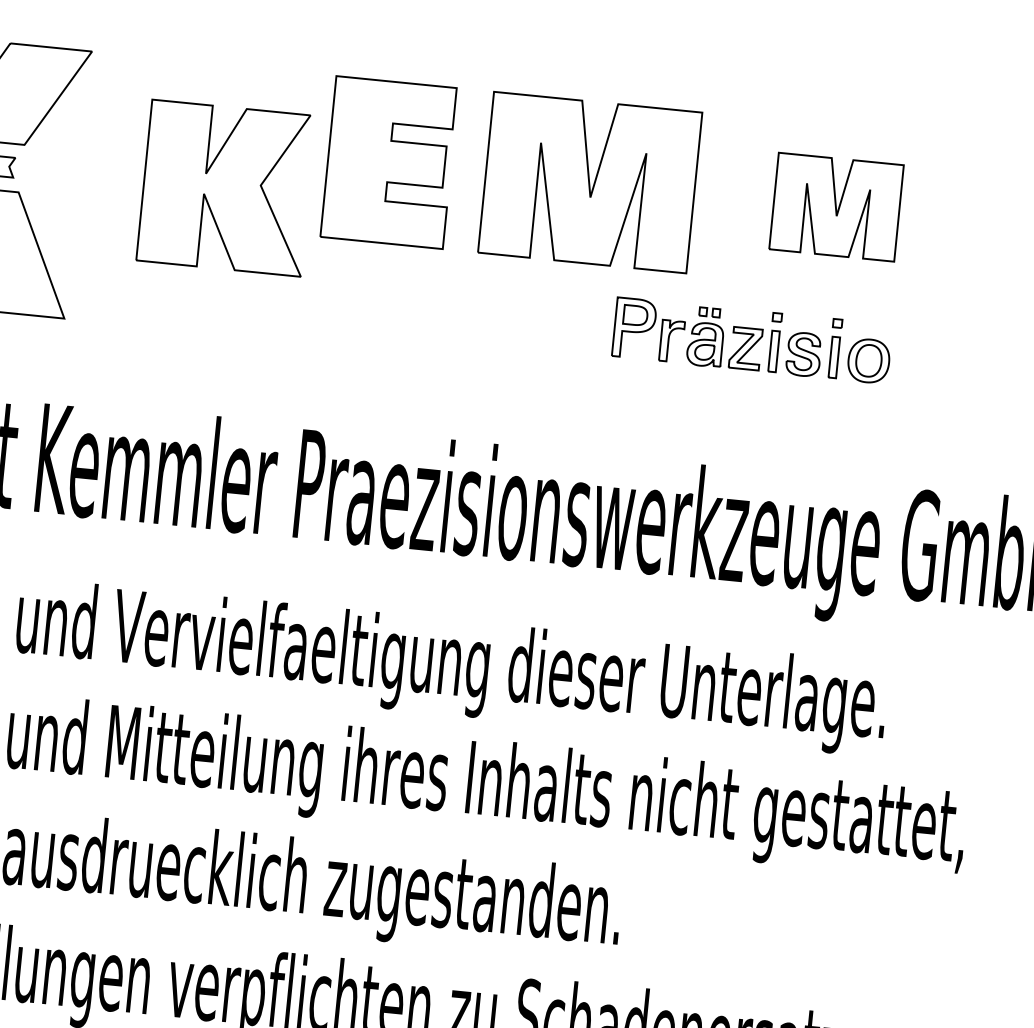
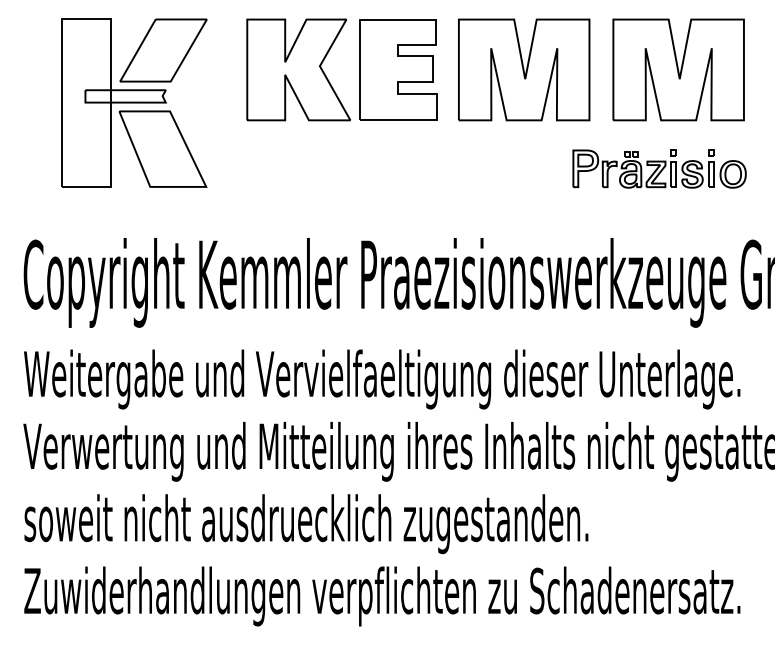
part: (226, 187) -> (298, 69), moved
part: (836, 206) -> (678, 69), size x1.67
part: (752, 339) -> (659, 168), moved

